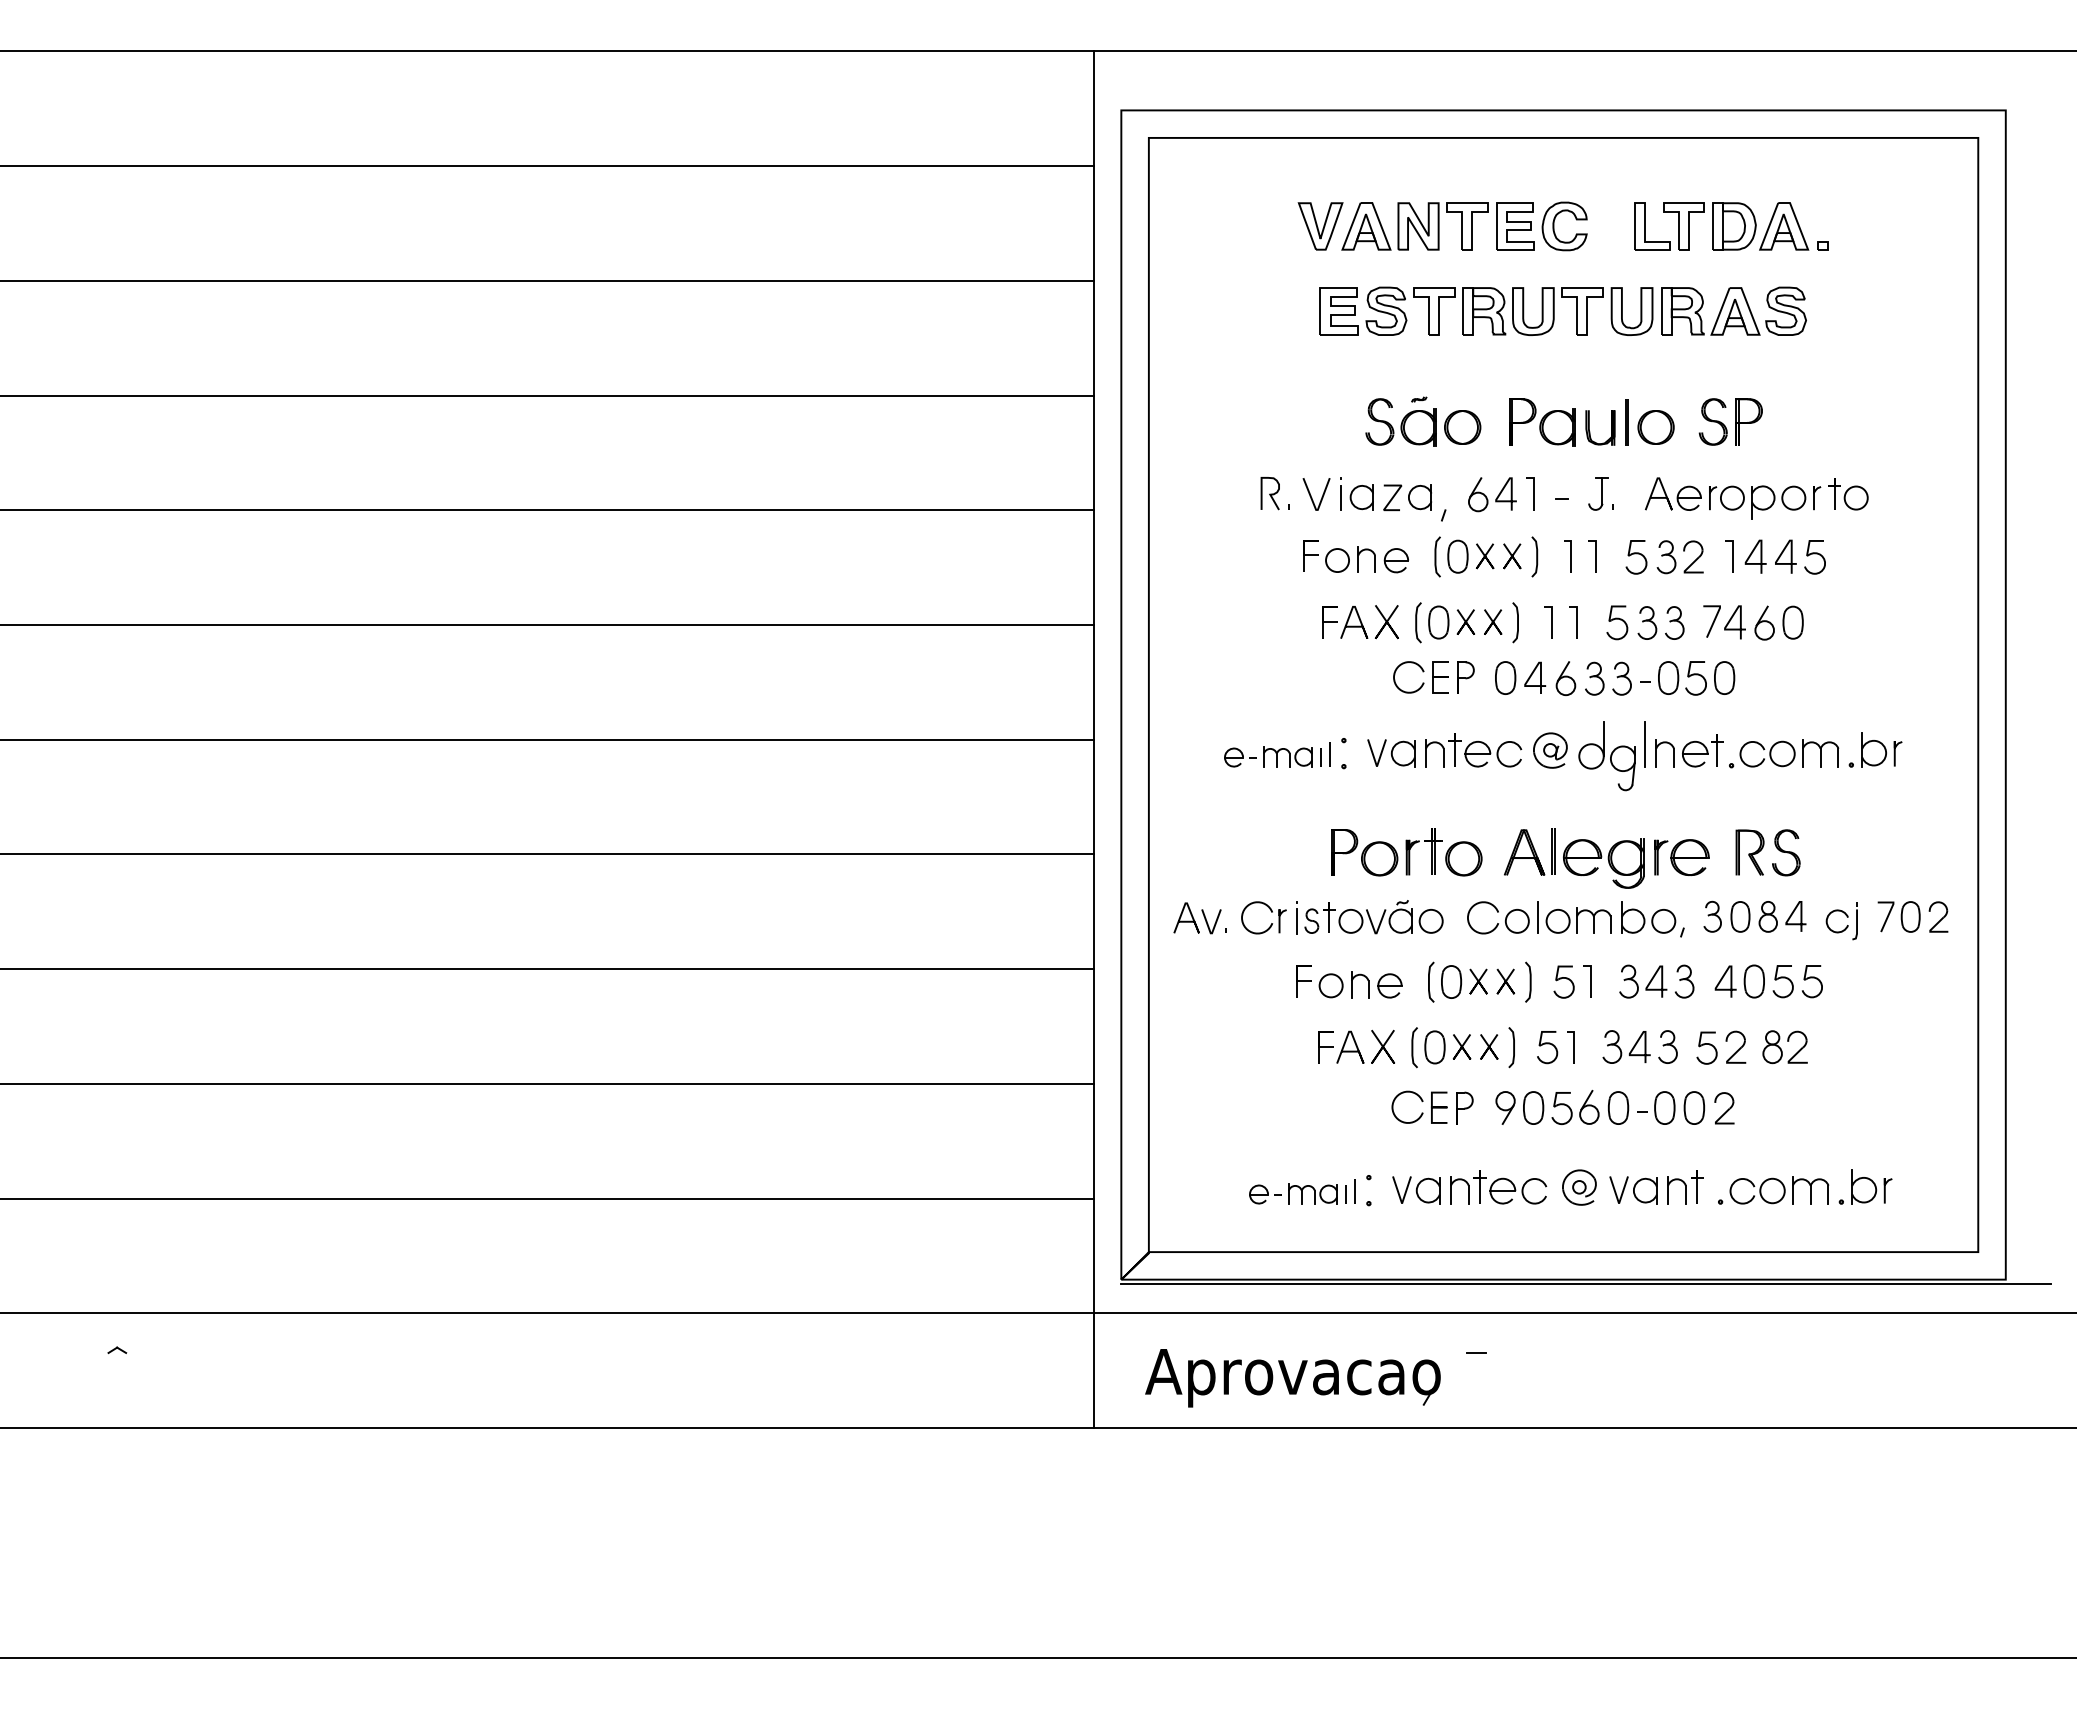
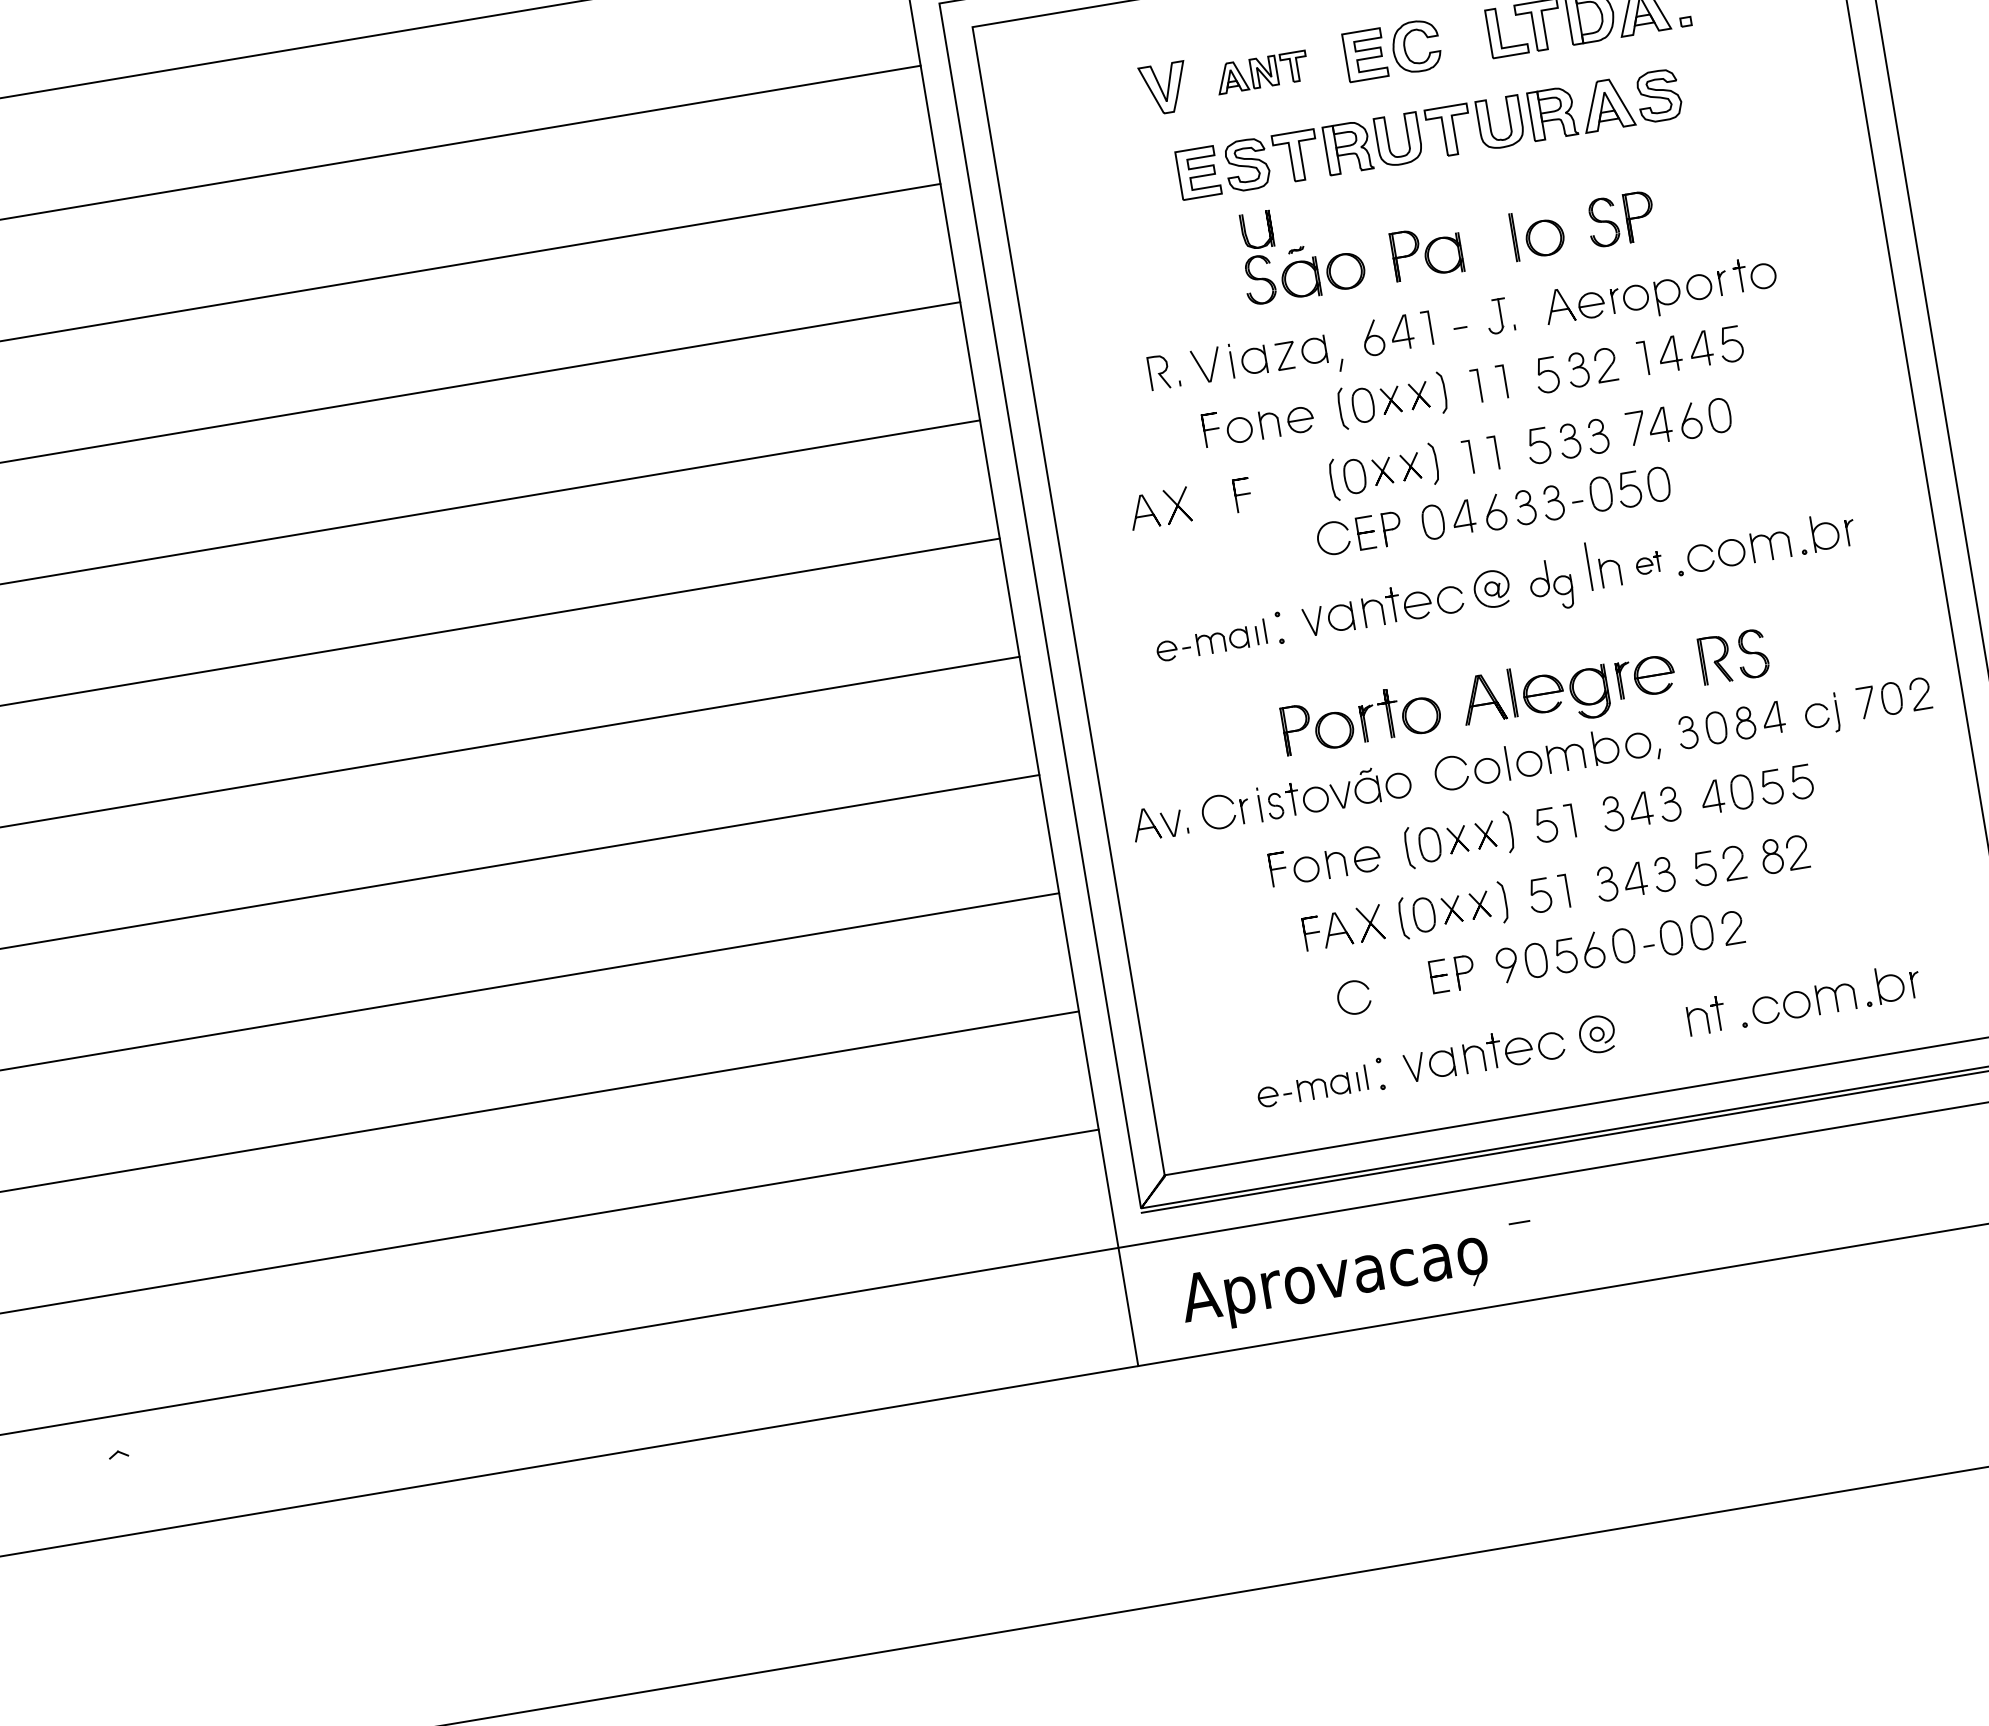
part: (1414, 226) -> (1261, 72), size x0.6
part: (1590, 431) -> (1247, 235), moved
part: (1363, 625) -> (1154, 513), moved
part: (1702, 750) -> (1648, 562), size x0.6
part: (1606, 756) -> (1550, 585), size x0.7
arc: (1401, 1094) -> (1345, 985), moved
part: (1633, 1190) -> (1653, 1028), removed

